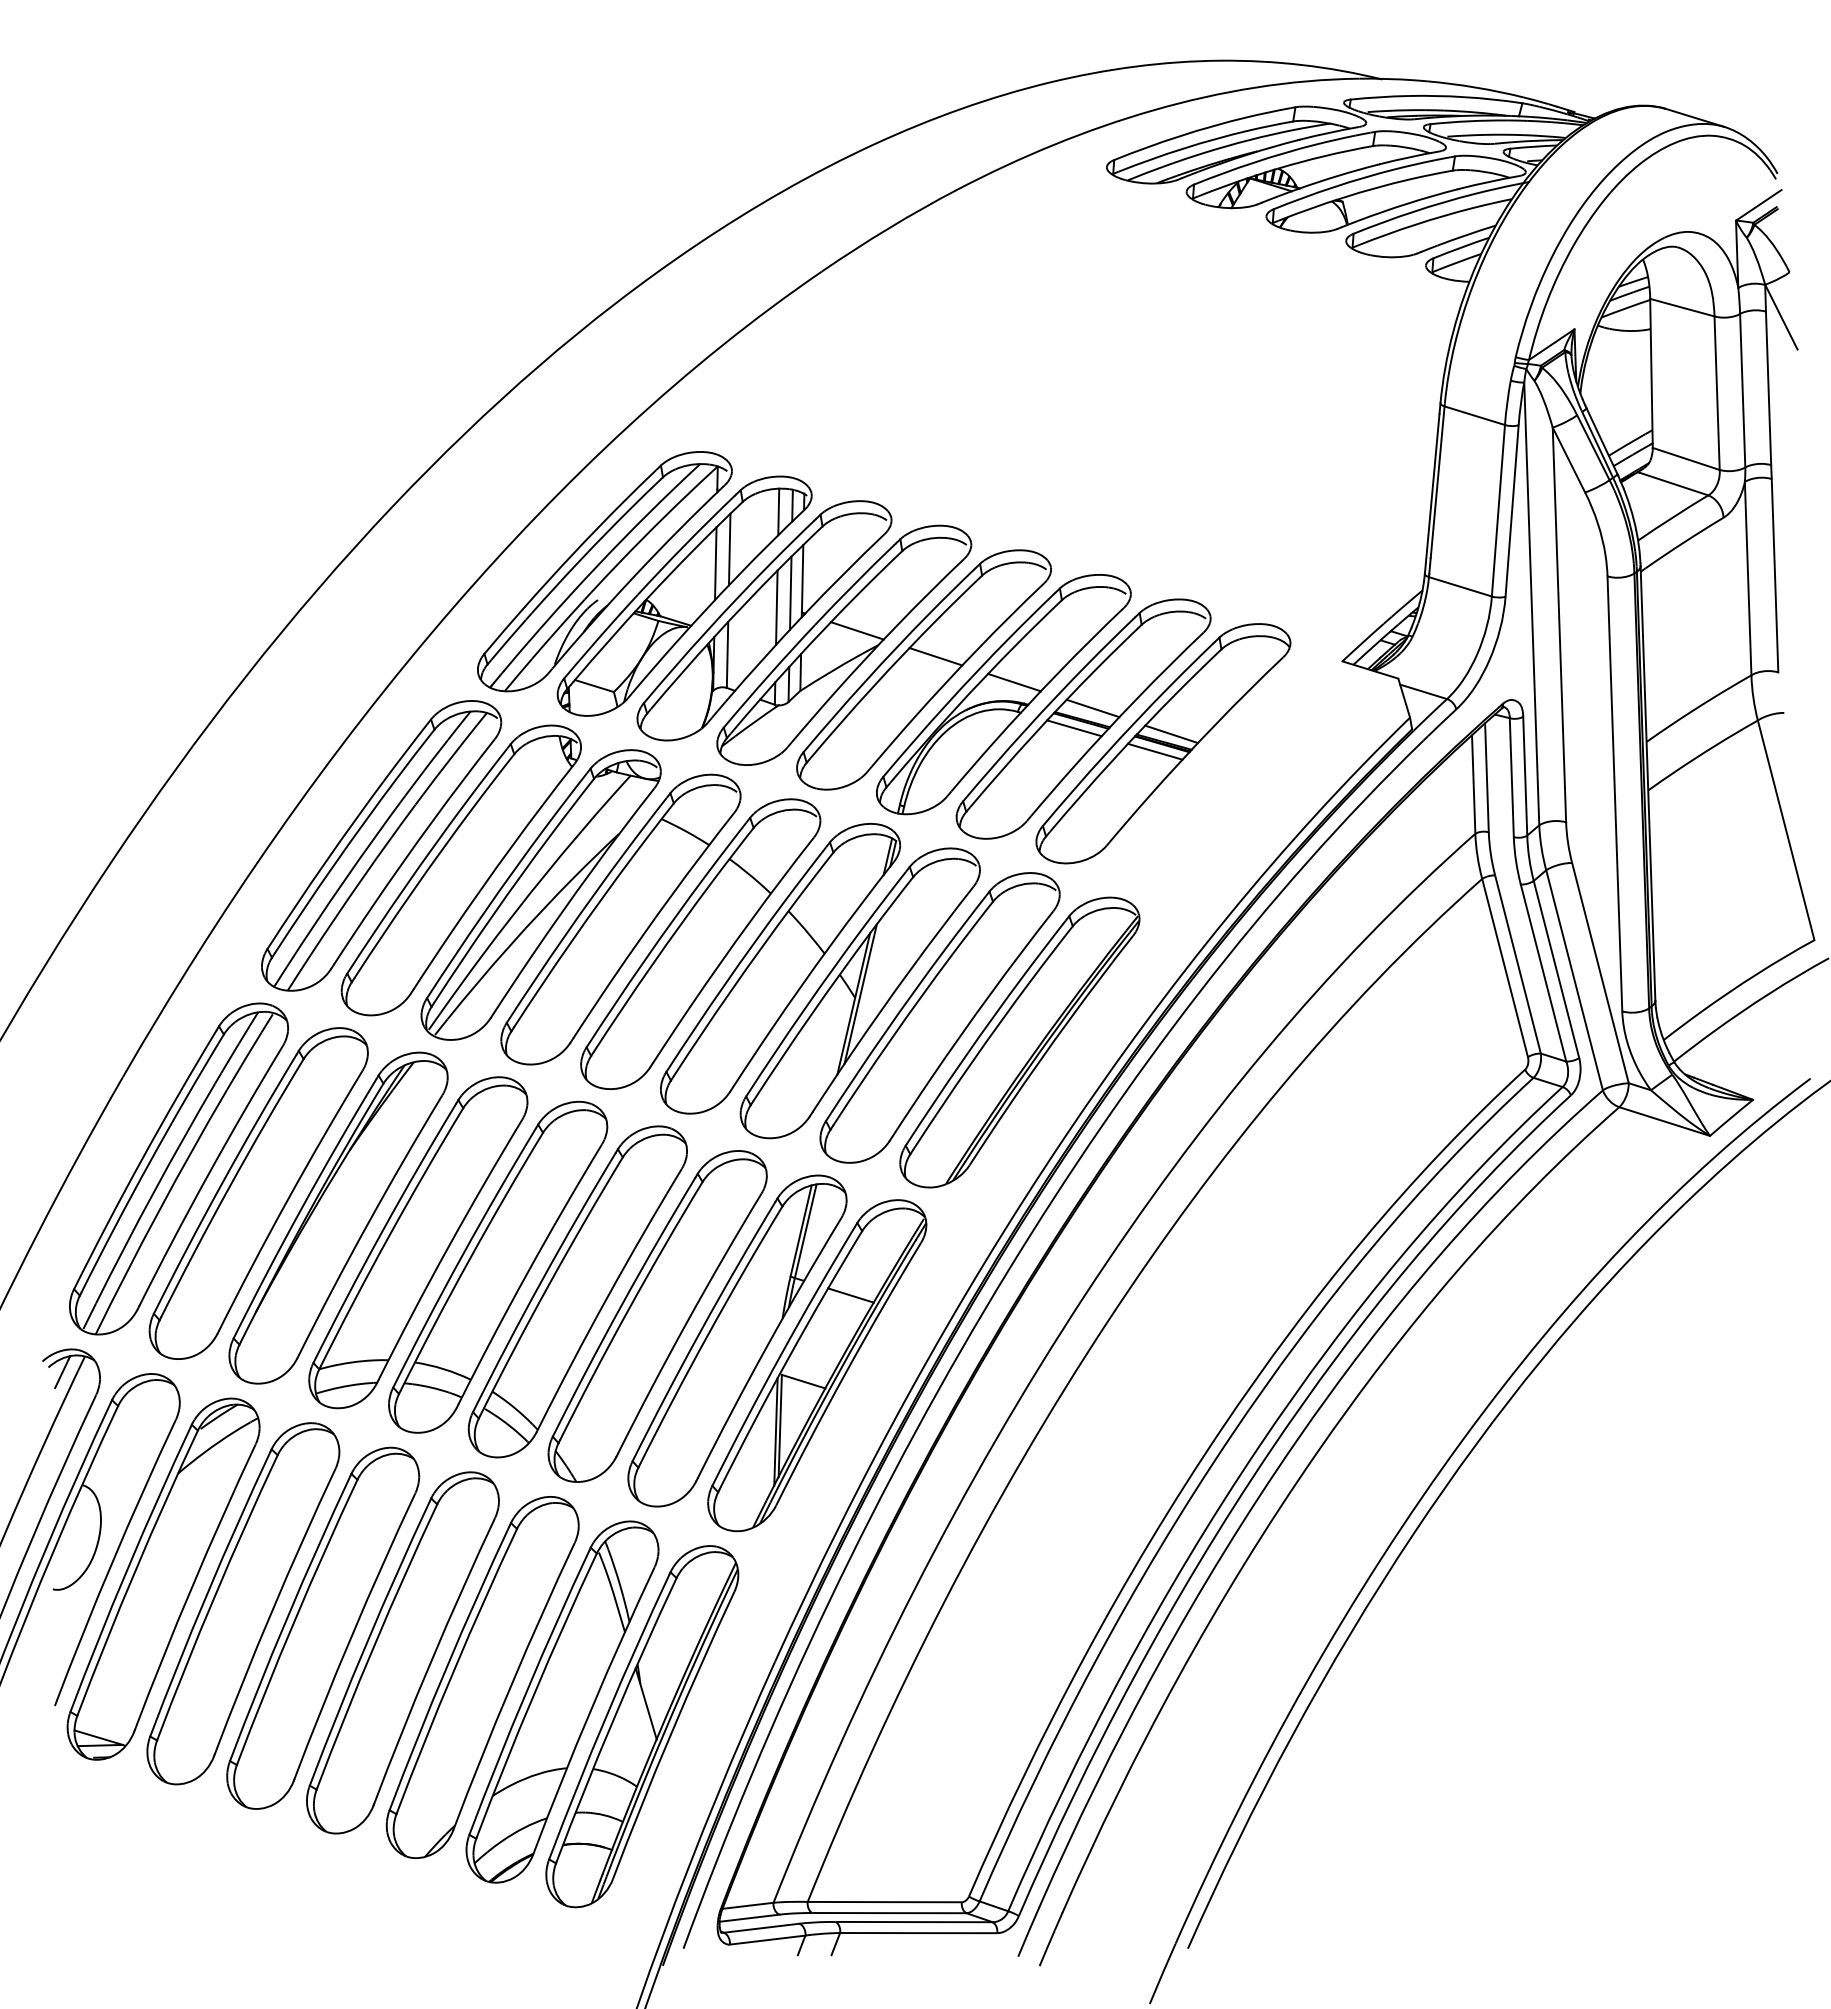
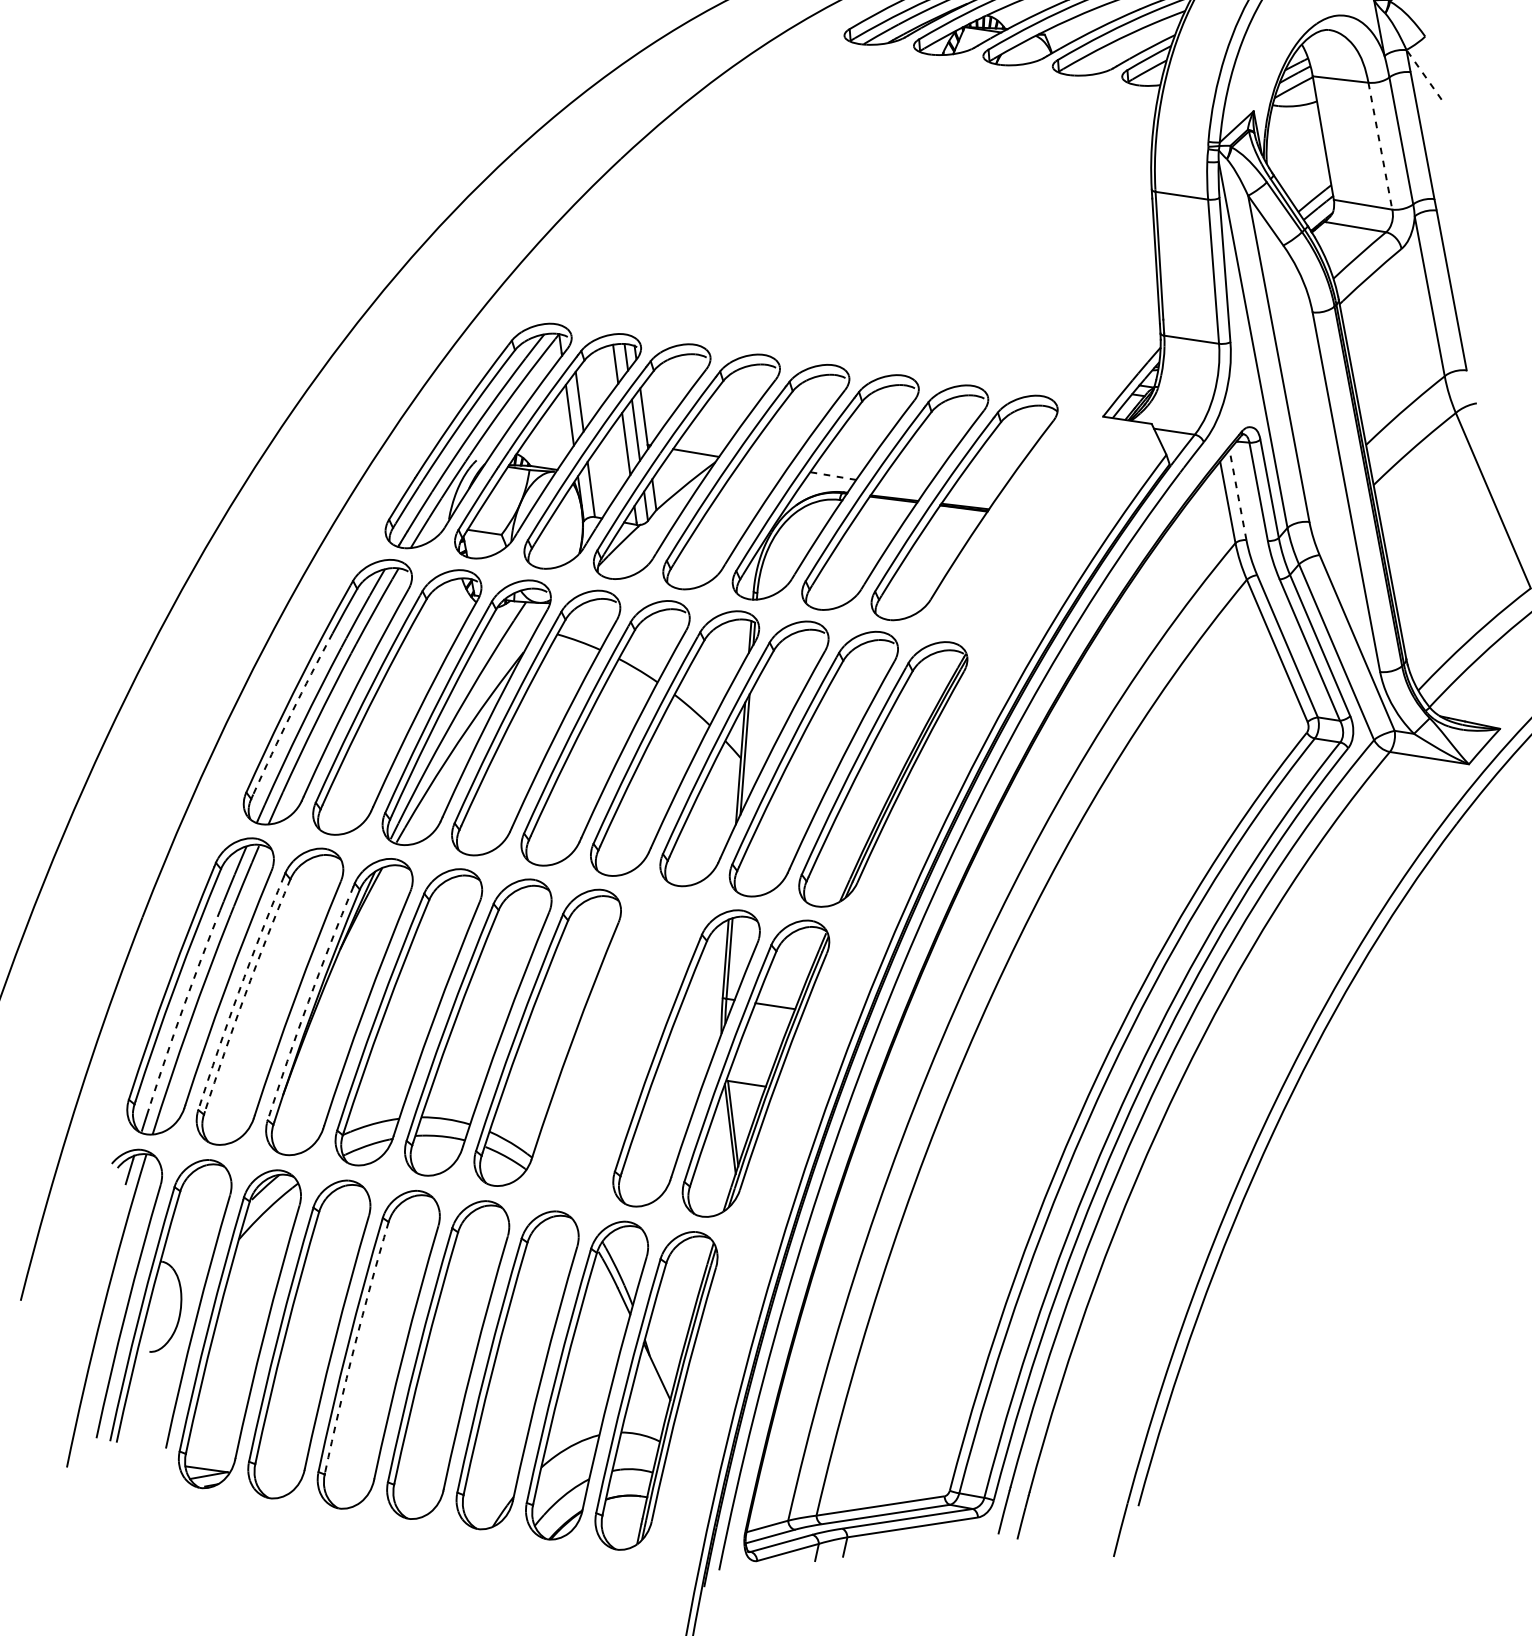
line: (1781, 316) -> (1424, 74), solid -> dashed
line: (1717, 393) -> (1380, 146), solid -> dashed
line: (935, 656) -> (764, 464), removed
line: (1014, 682) -> (833, 475), solid -> dashed
line: (1092, 708) -> (901, 487), removed
line: (1074, 728) -> (888, 506), removed
line: (1171, 734) -> (970, 499), removed
line: (1155, 751) -> (959, 515), removed
line: (1486, 777) -> (1237, 494), solid -> dashed
arc: (334, 864) -> (291, 713), solid -> dashed
arc: (222, 1182) -> (238, 992), solid -> dashed
arc: (229, 1186) -> (245, 994), solid -> dashed
arc: (153, 1192) -> (182, 1009), solid -> dashed
arc: (302, 1207) -> (308, 1002), solid -> dashed
part: (657, 1316) -> (617, 1048), removed
arc: (294, 1620) -> (354, 1347), solid -> dashed

